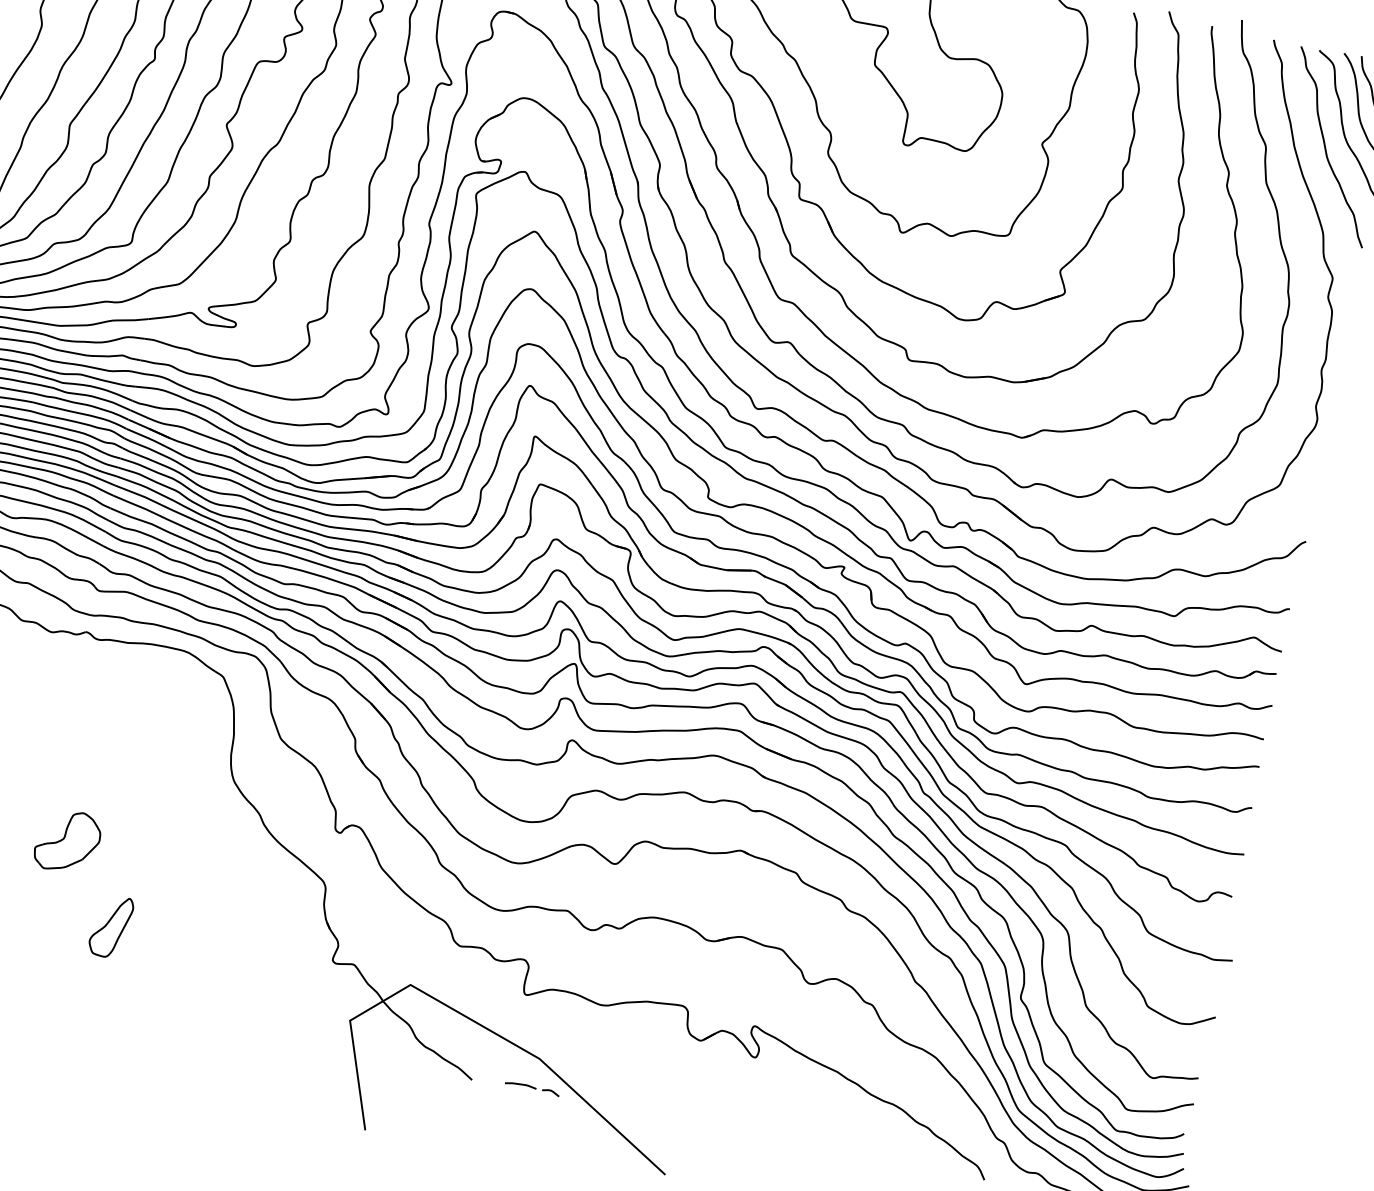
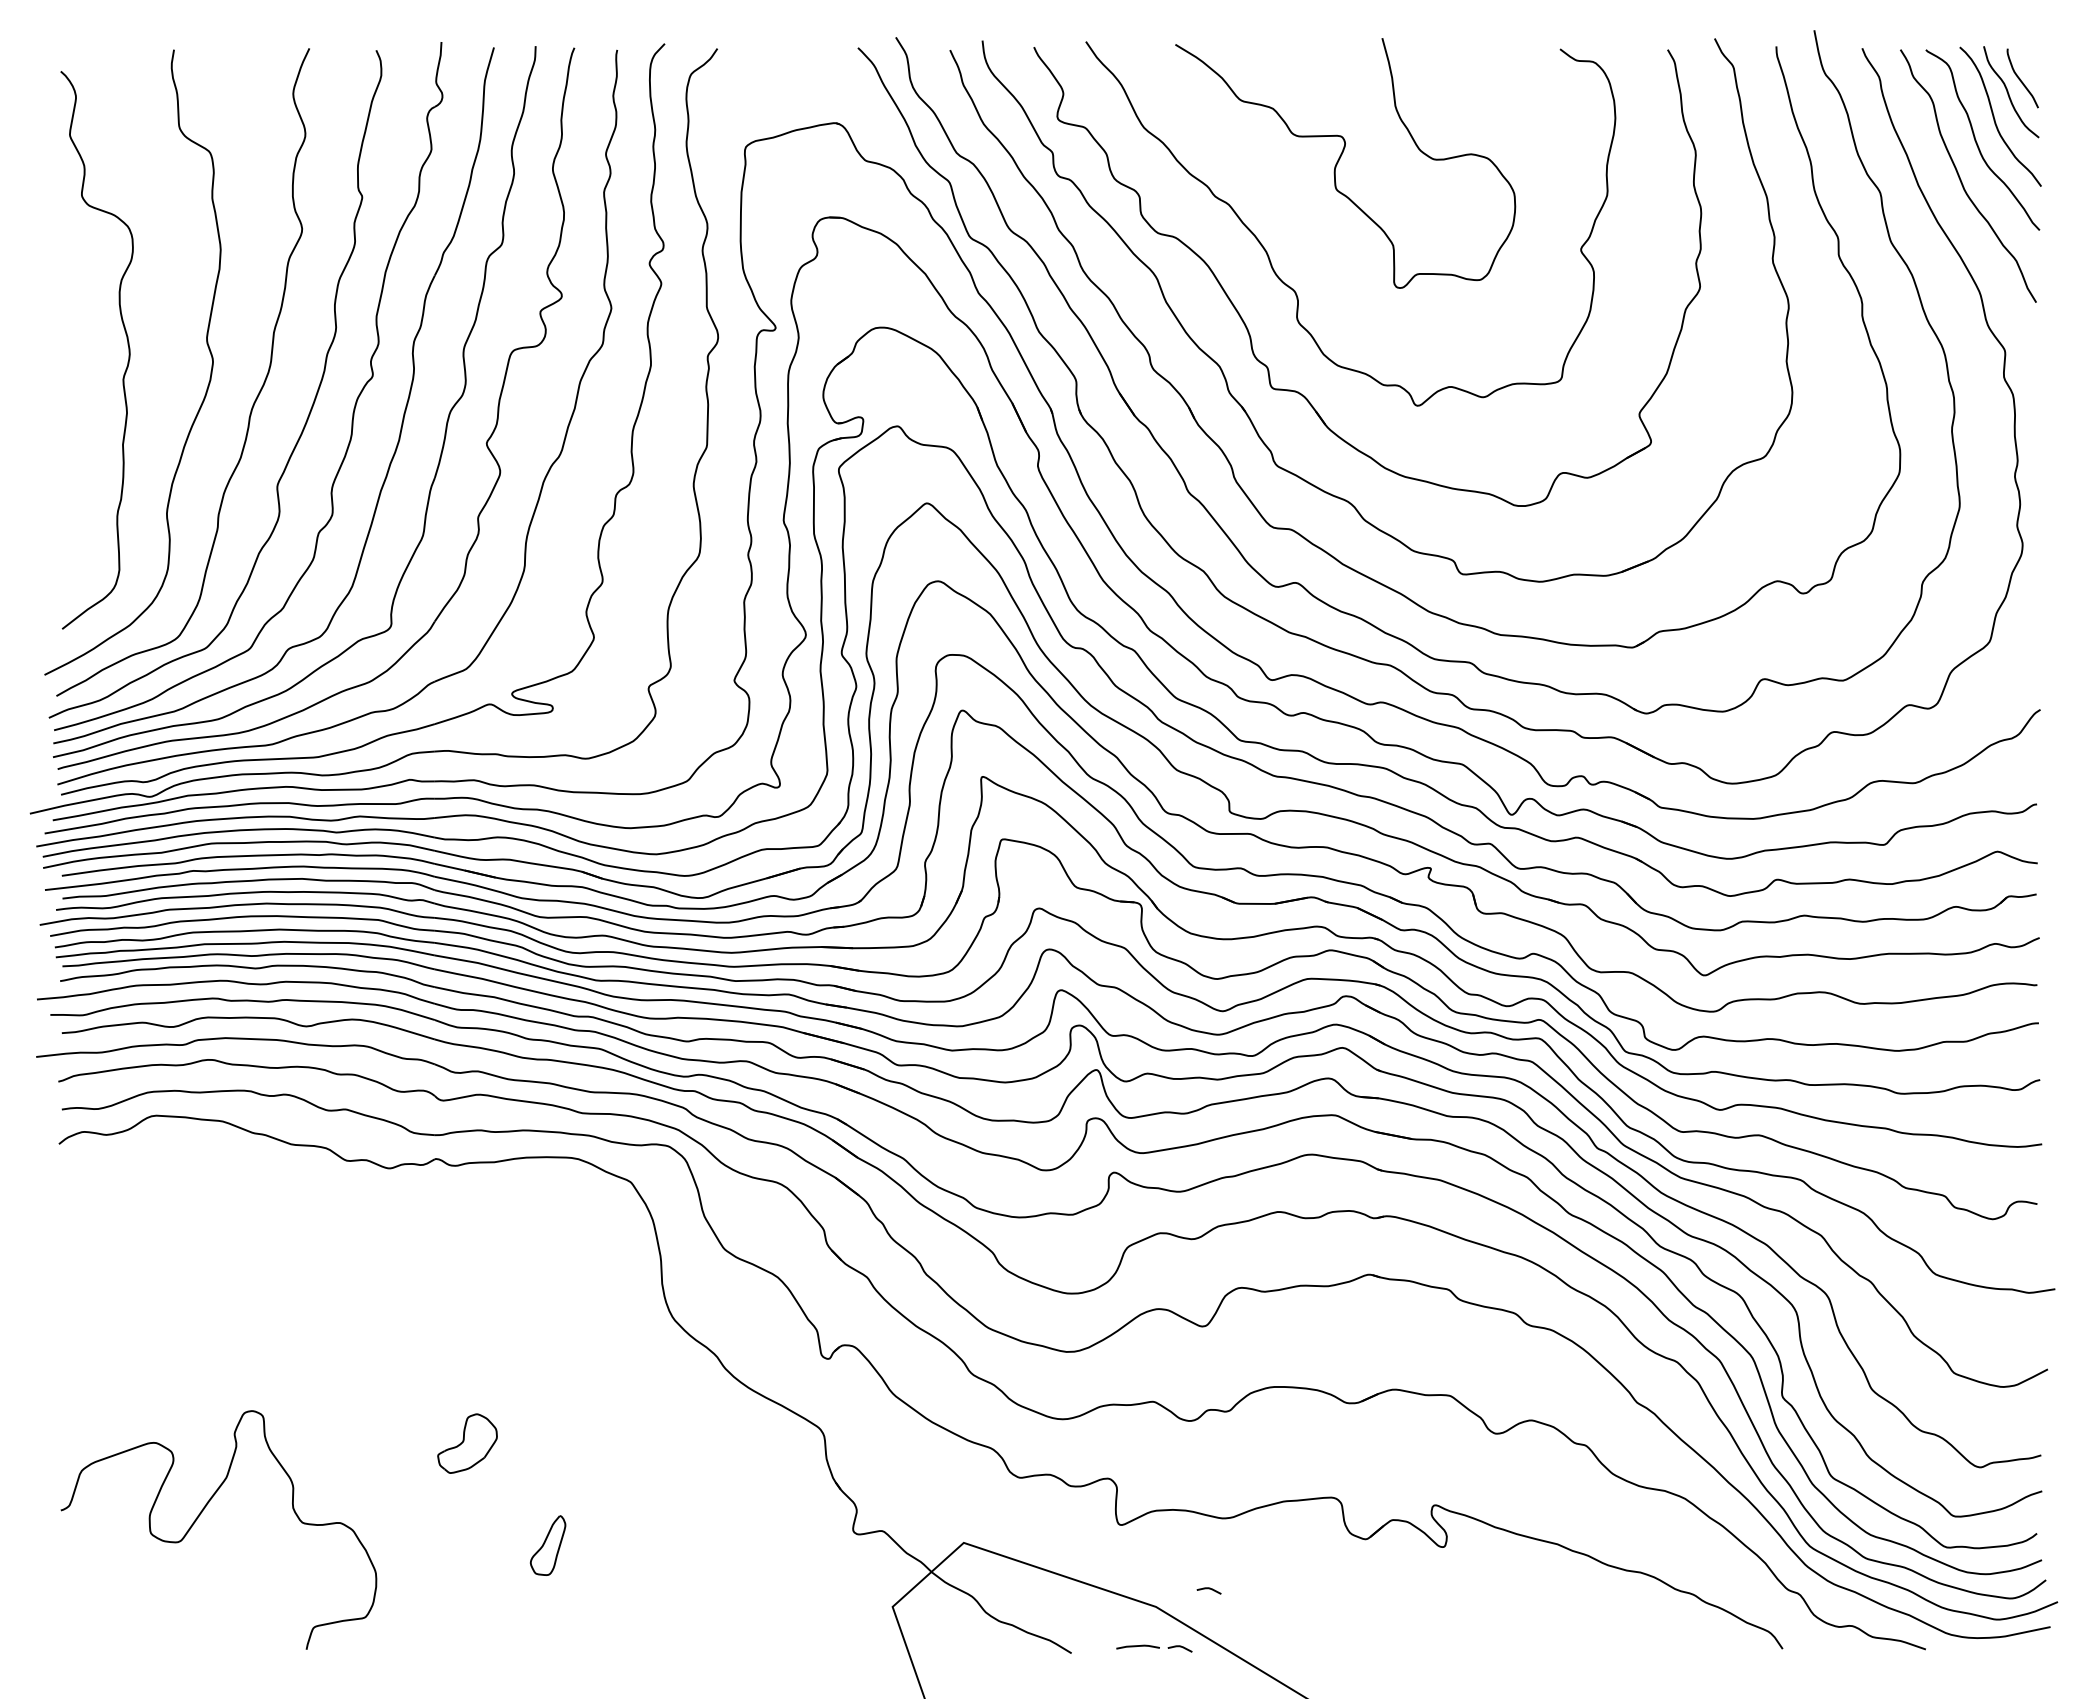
part: (67, 841) -> (467, 1443), size x0.7
part: (110, 926) -> (547, 1545), size x0.7
line: (579, 1053) -> (1208, 1589), added

